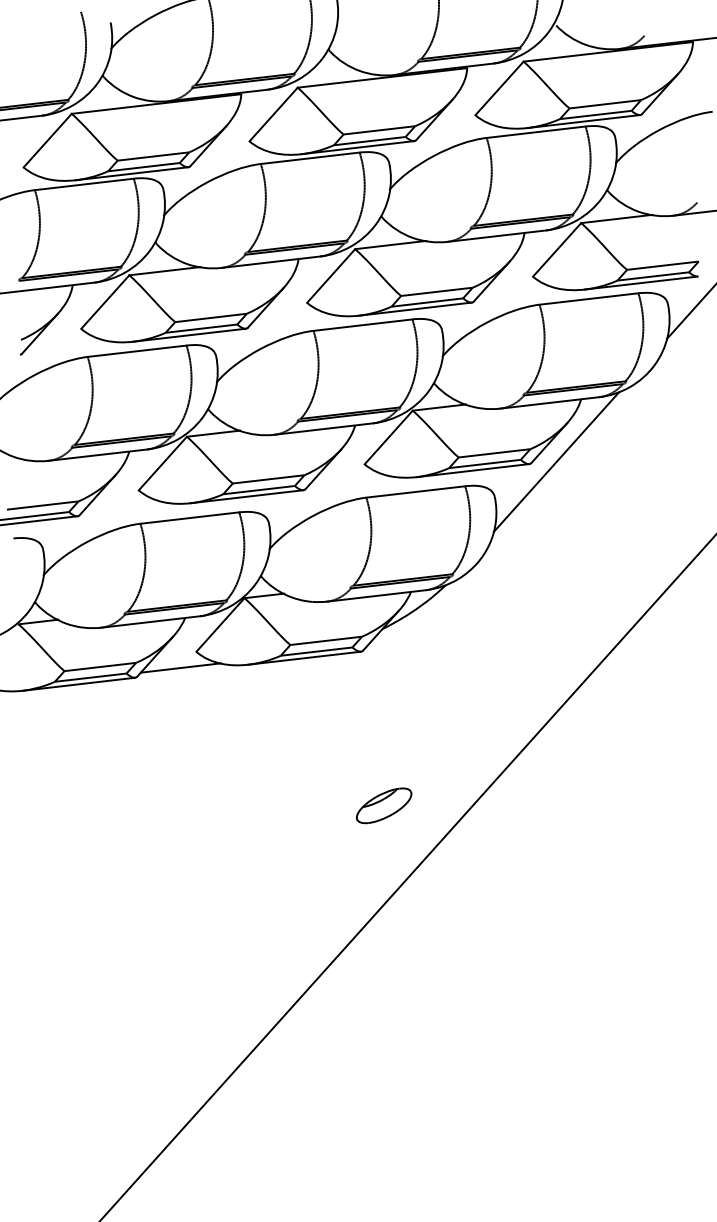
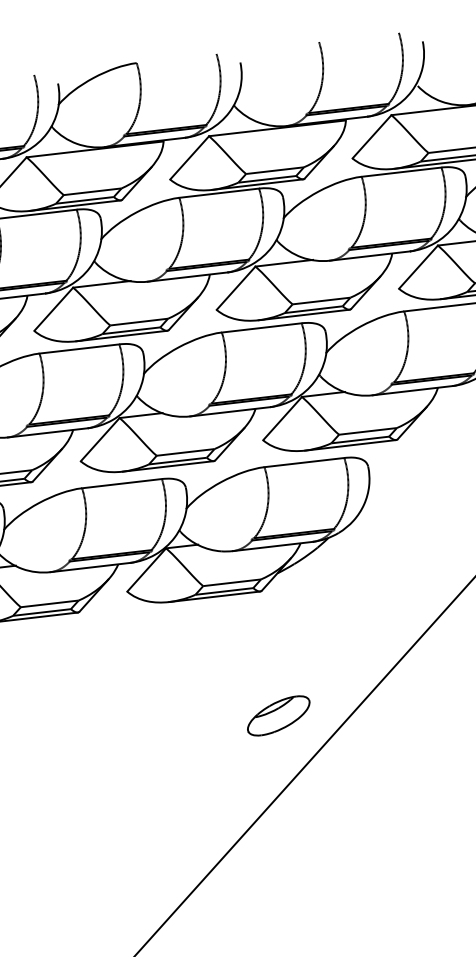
line: (556, 461) -> (418, 437), removed
line: (180, 667) -> (114, 604), removed
part: (384, 805) -> (279, 715), size x1.4

